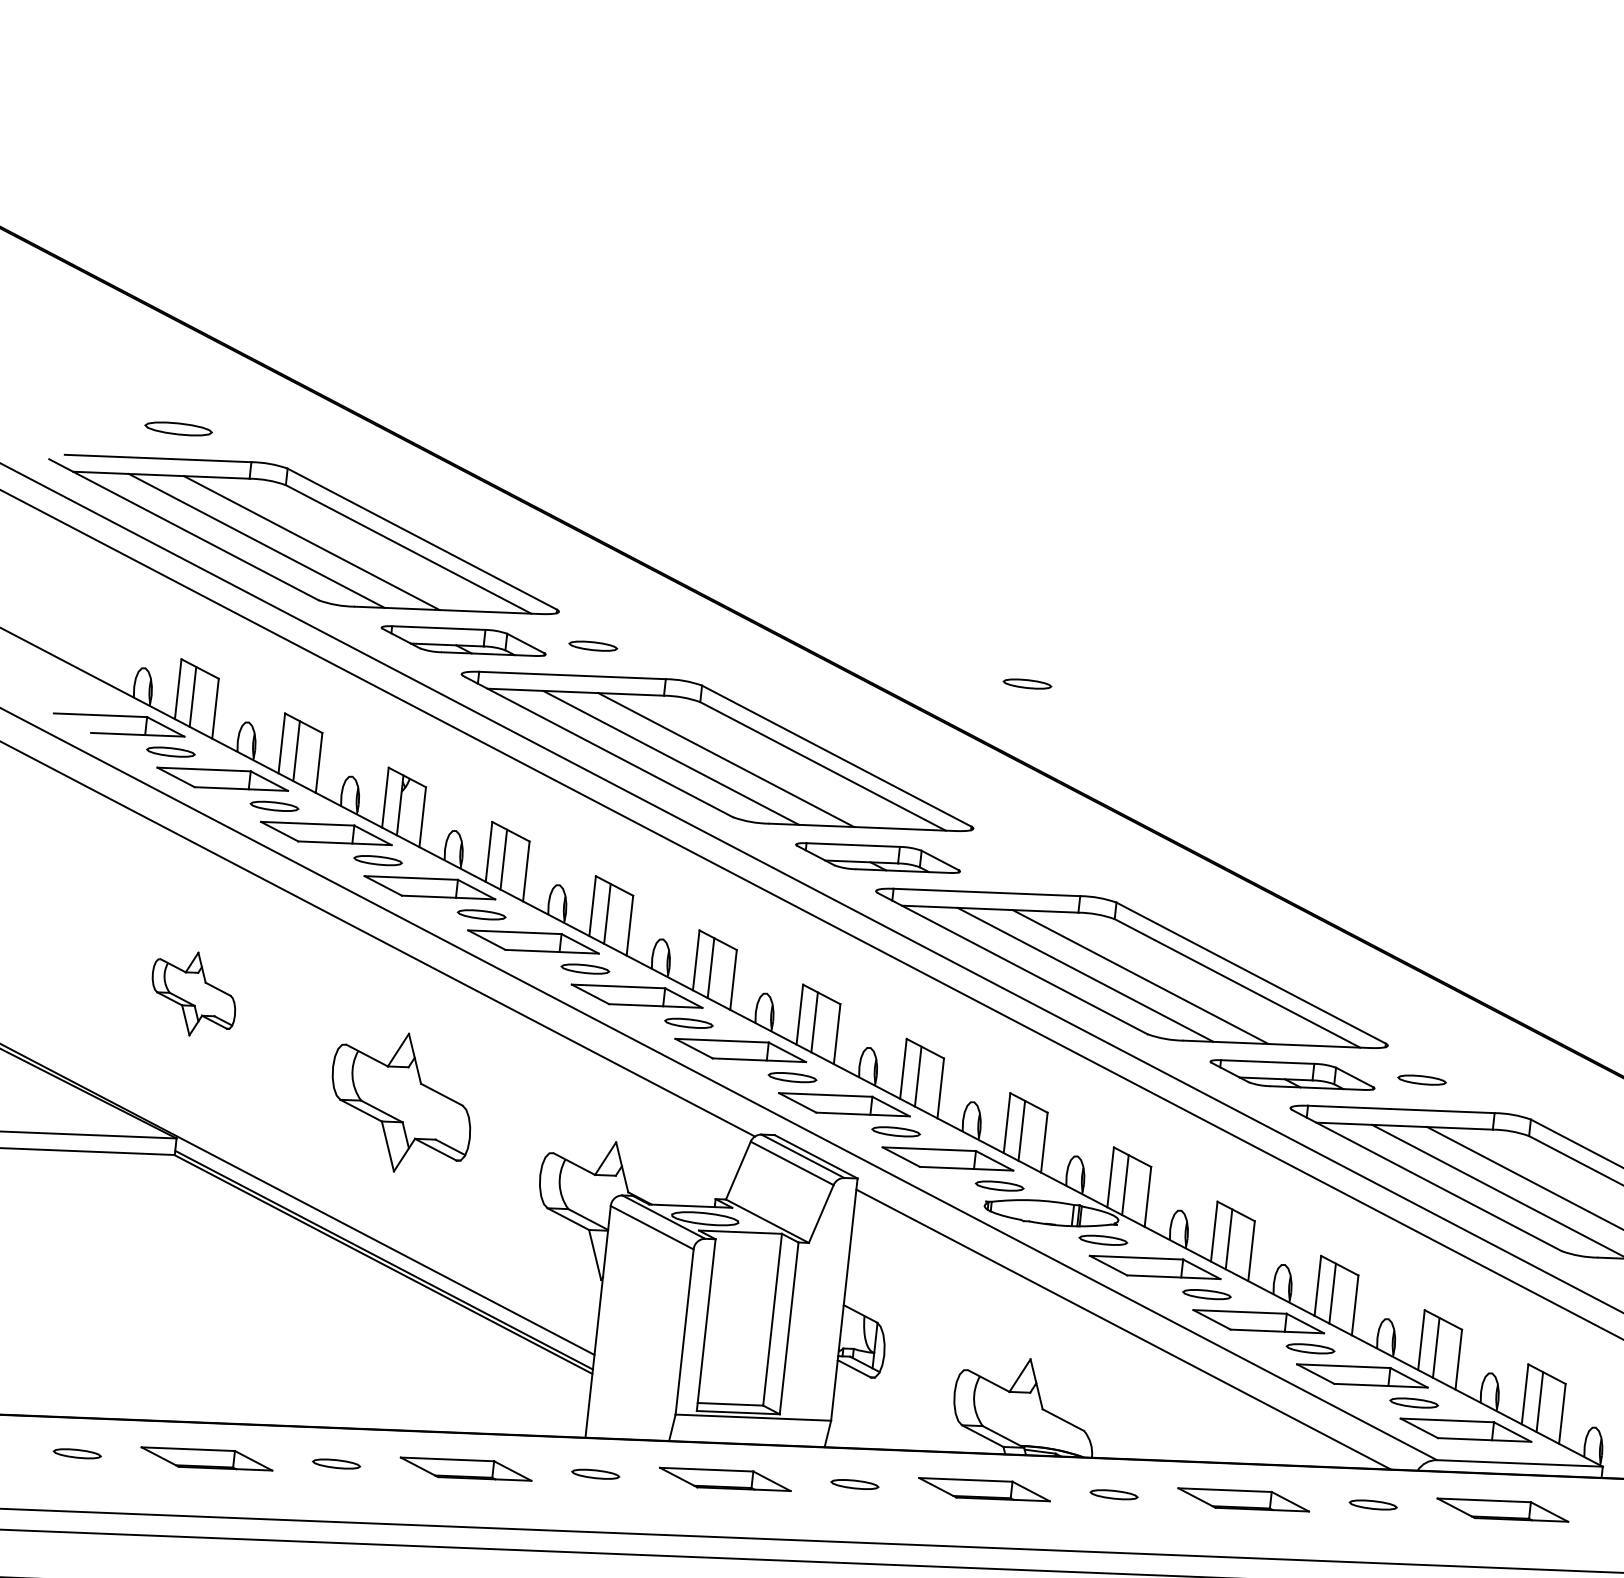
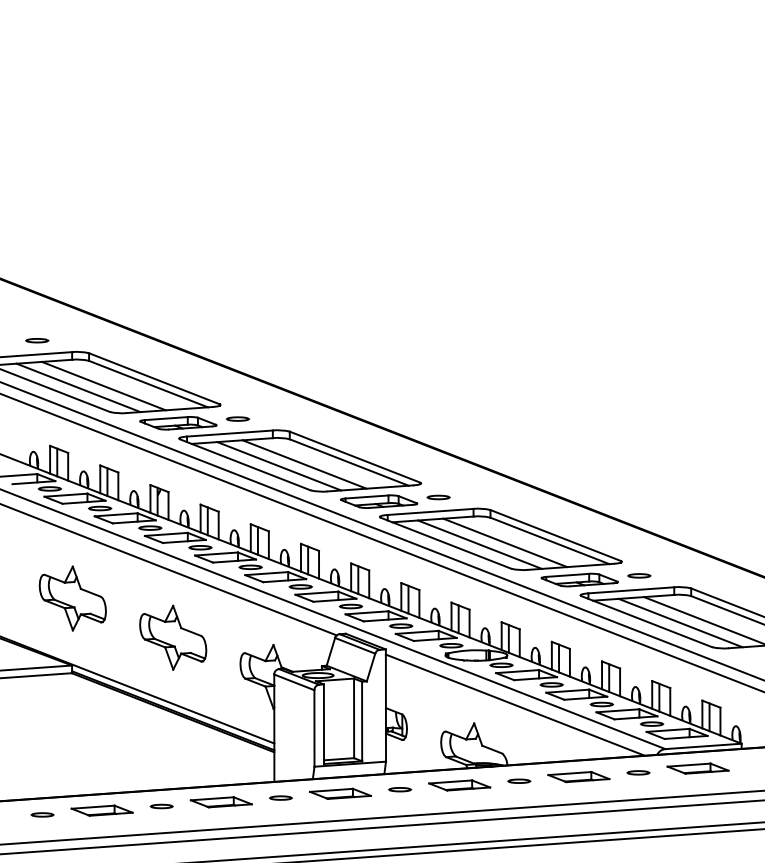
part: (179, 428) -> (37, 340), size x0.71
part: (1027, 684) -> (438, 497), moved
part: (193, 993) -> (72, 598), size x1.67

